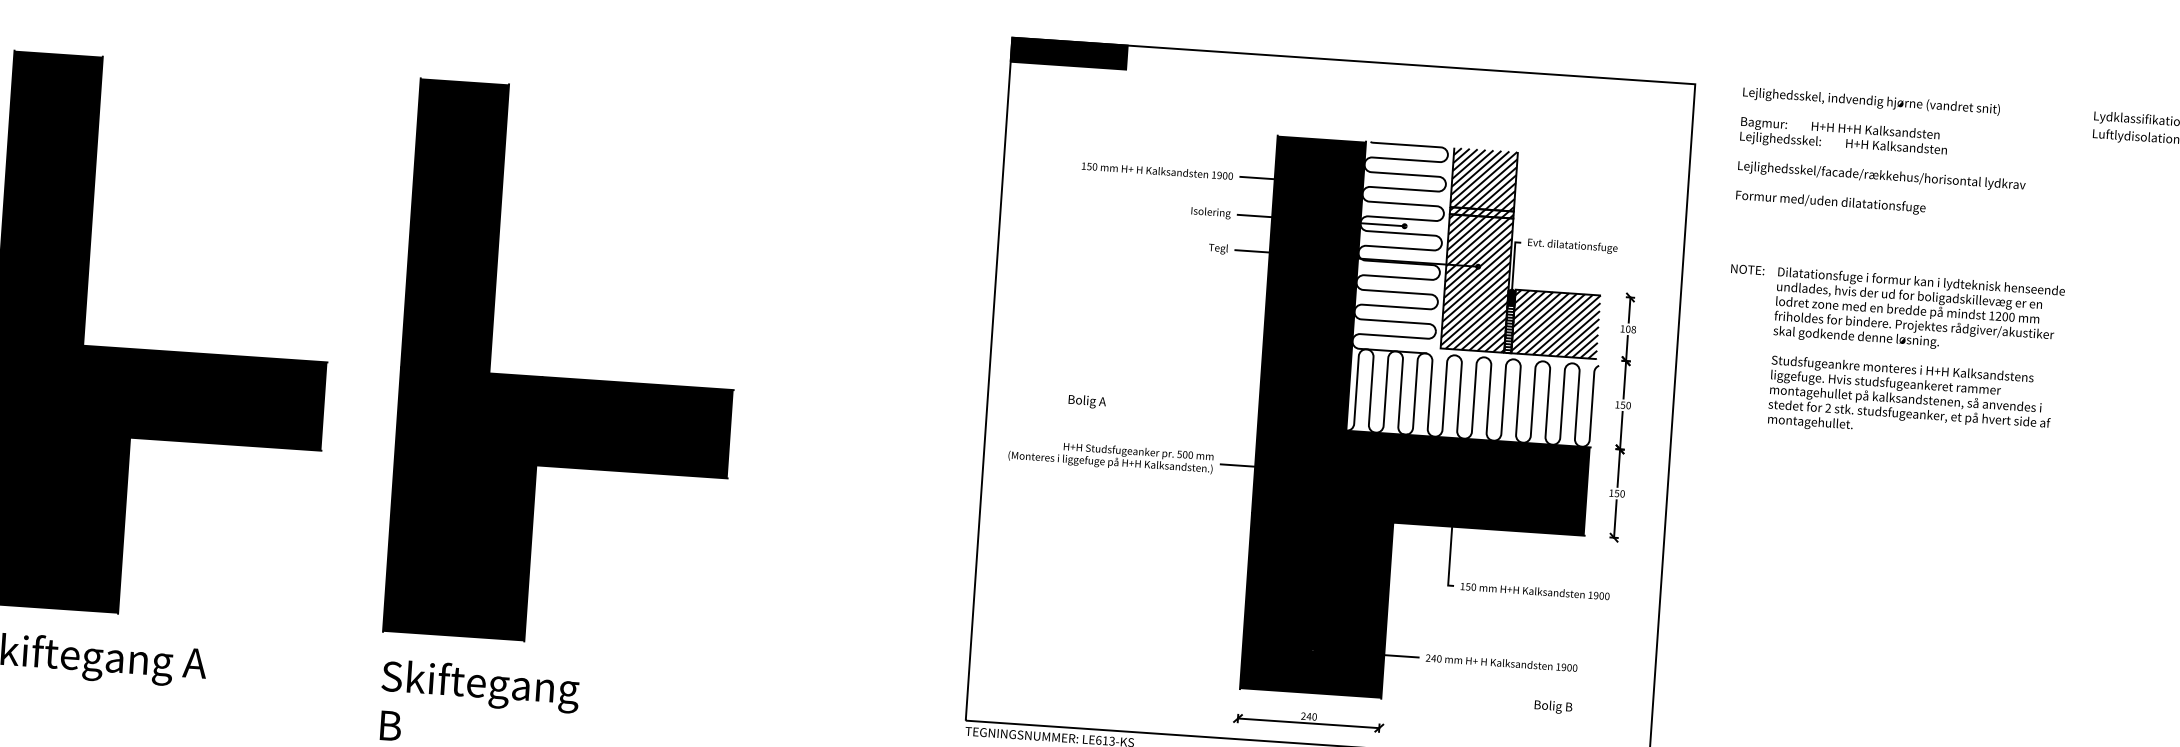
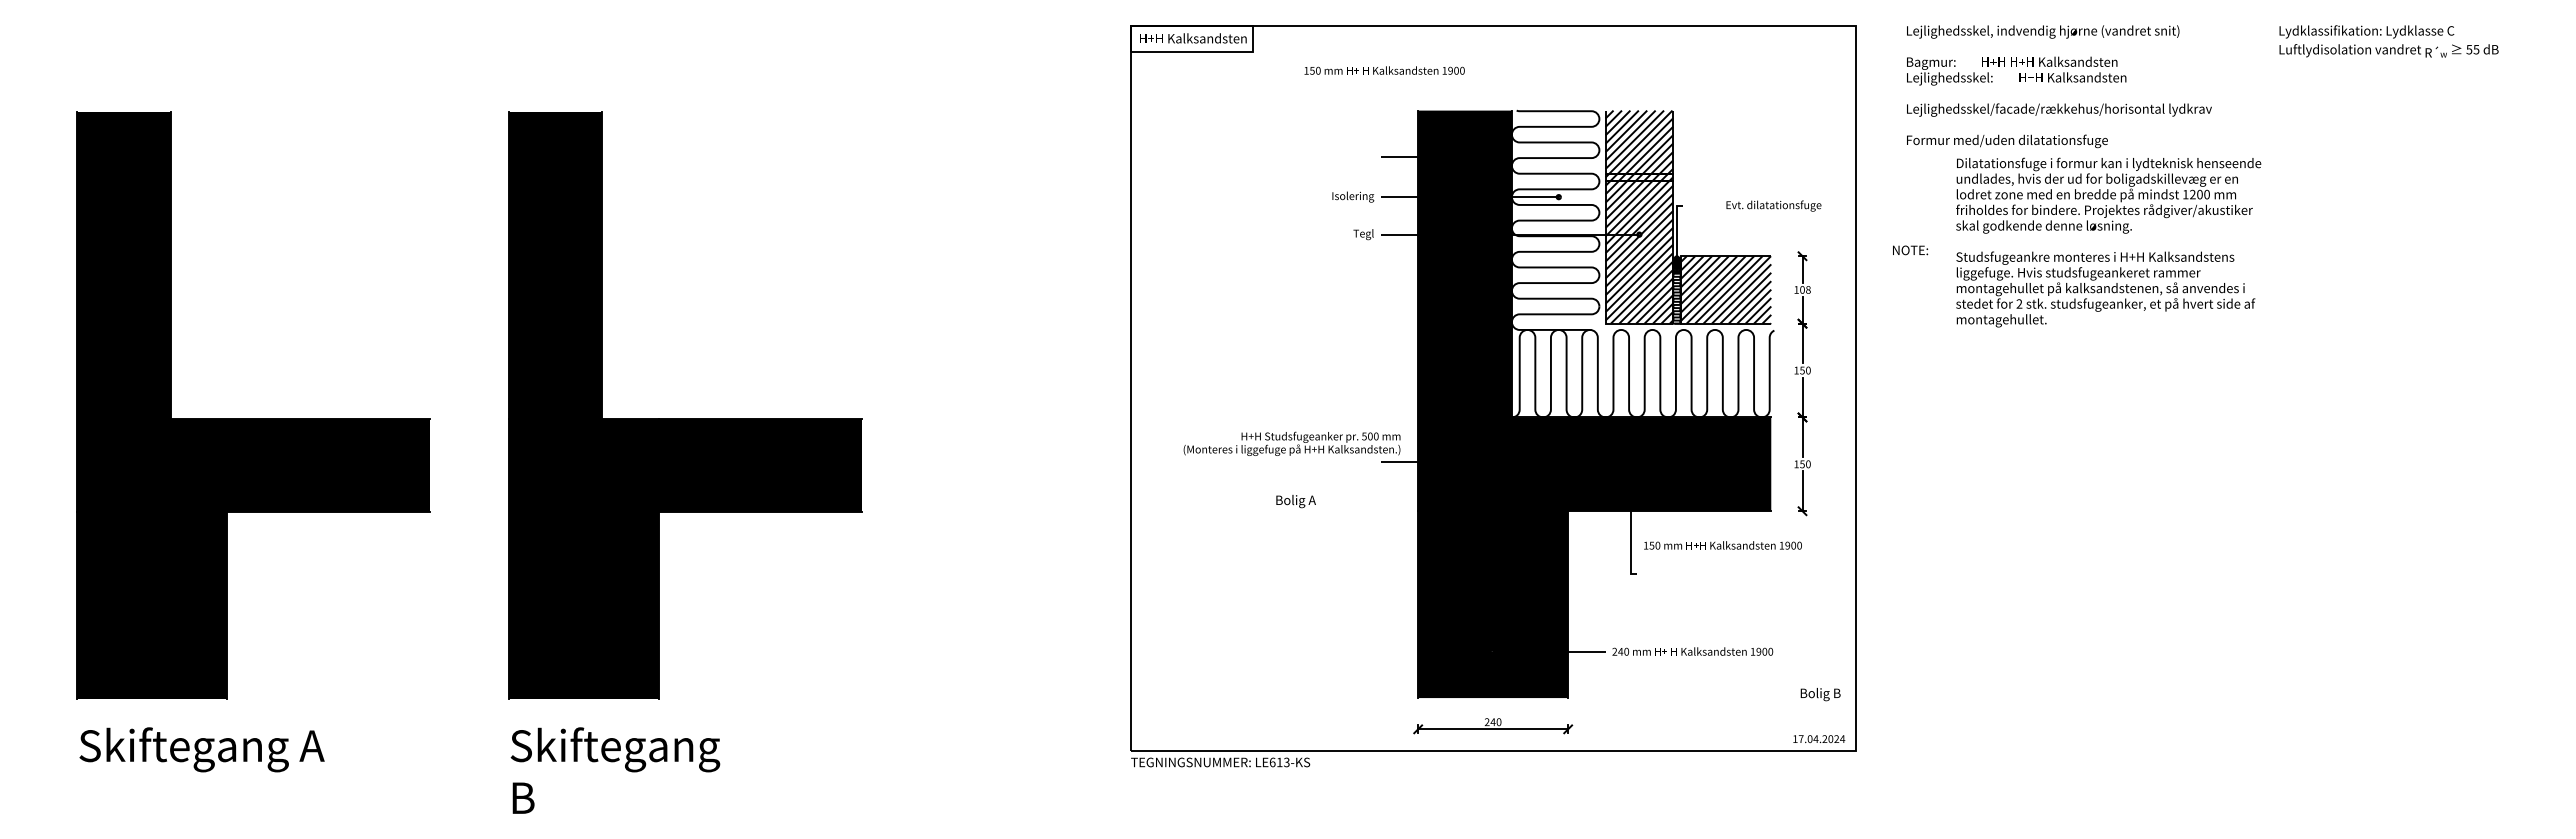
fill: (1068, 53) -> (1191, 38), removed
text: (1157, 170) -> (1384, 70), moved
text: (1572, 245) -> (1773, 205), moved
text: (1747, 269) -> (1910, 250), moved
text: (1916, 356) -> (2108, 242), moved
text: (1086, 401) -> (1295, 501), moved
text: (1110, 456) -> (1291, 443), moved
text: (1534, 591) -> (1722, 545), moved
text: (1553, 707) -> (1820, 694), moved

